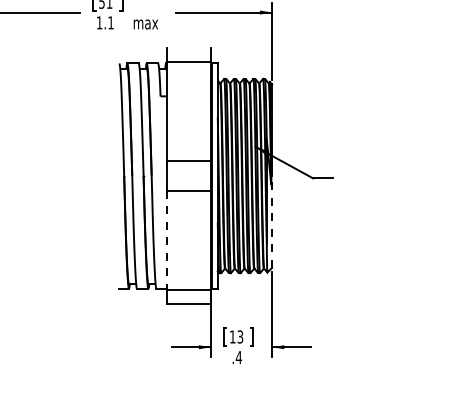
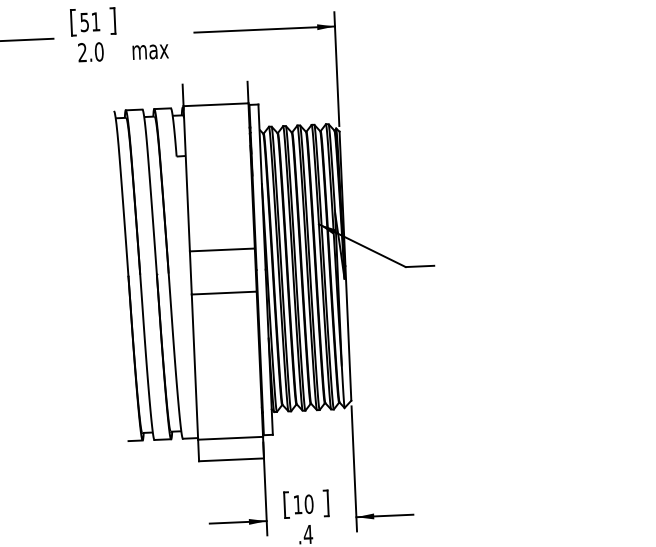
text: (104, 22) -> (89, 51), 1.1 -> 2.0
line: (272, 221) -> (348, 332), dashed -> solid
line: (166, 240) -> (194, 367), dashed -> solid
text: (240, 336) -> (309, 503), 13 -> 10

